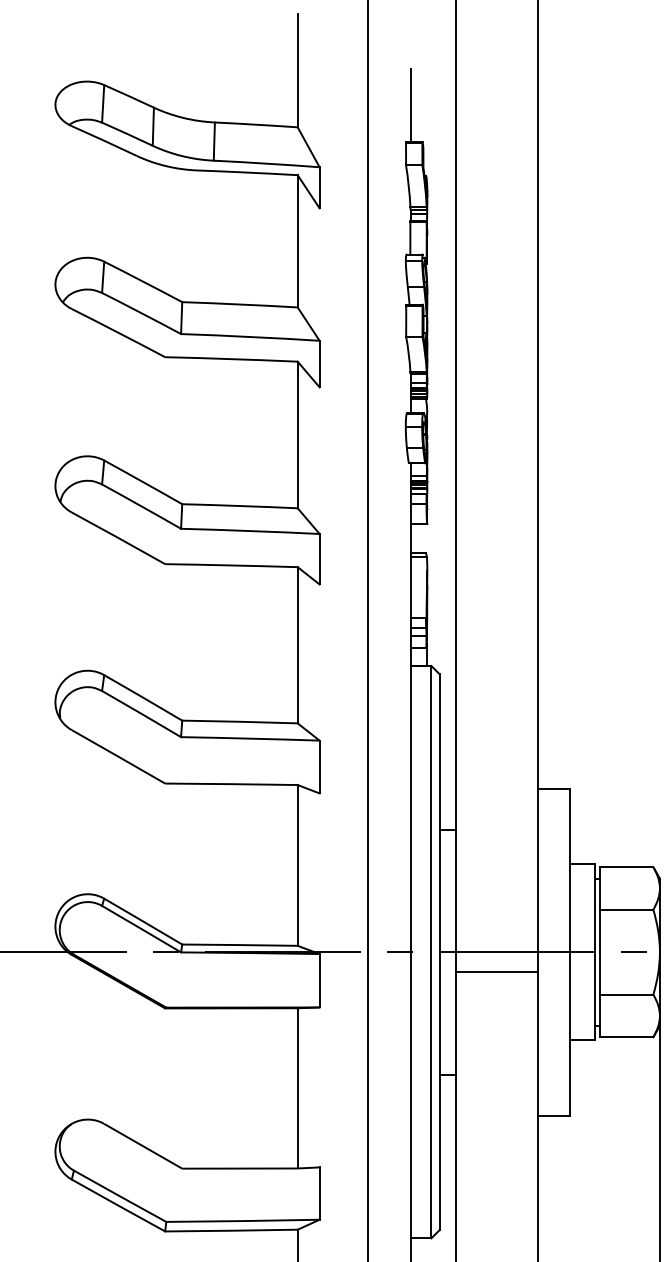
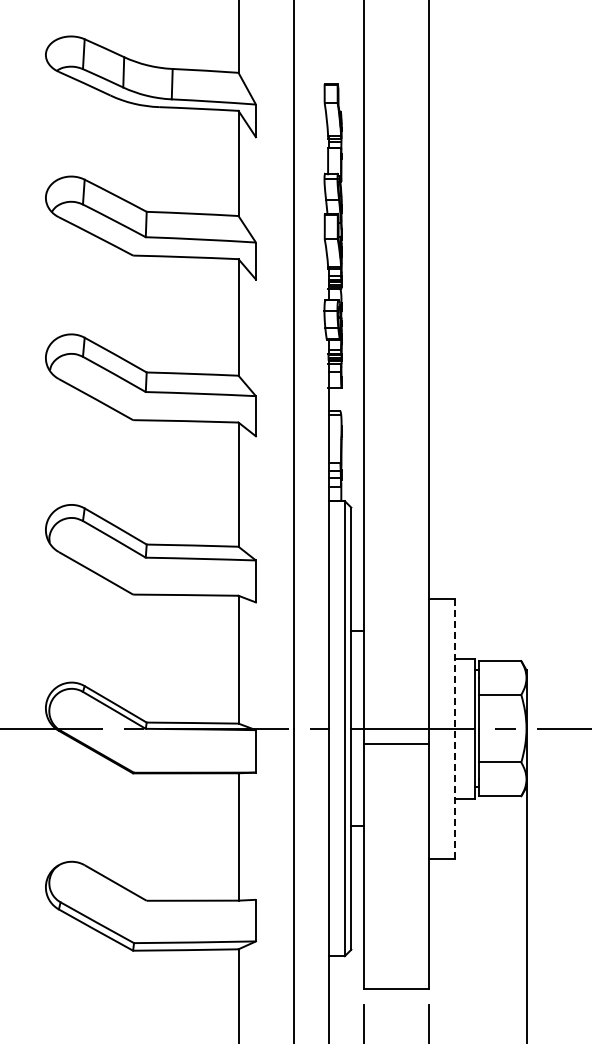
line: (410, 104) -> (328, 54), removed
line: (570, 951) -> (455, 728), solid -> dashed

